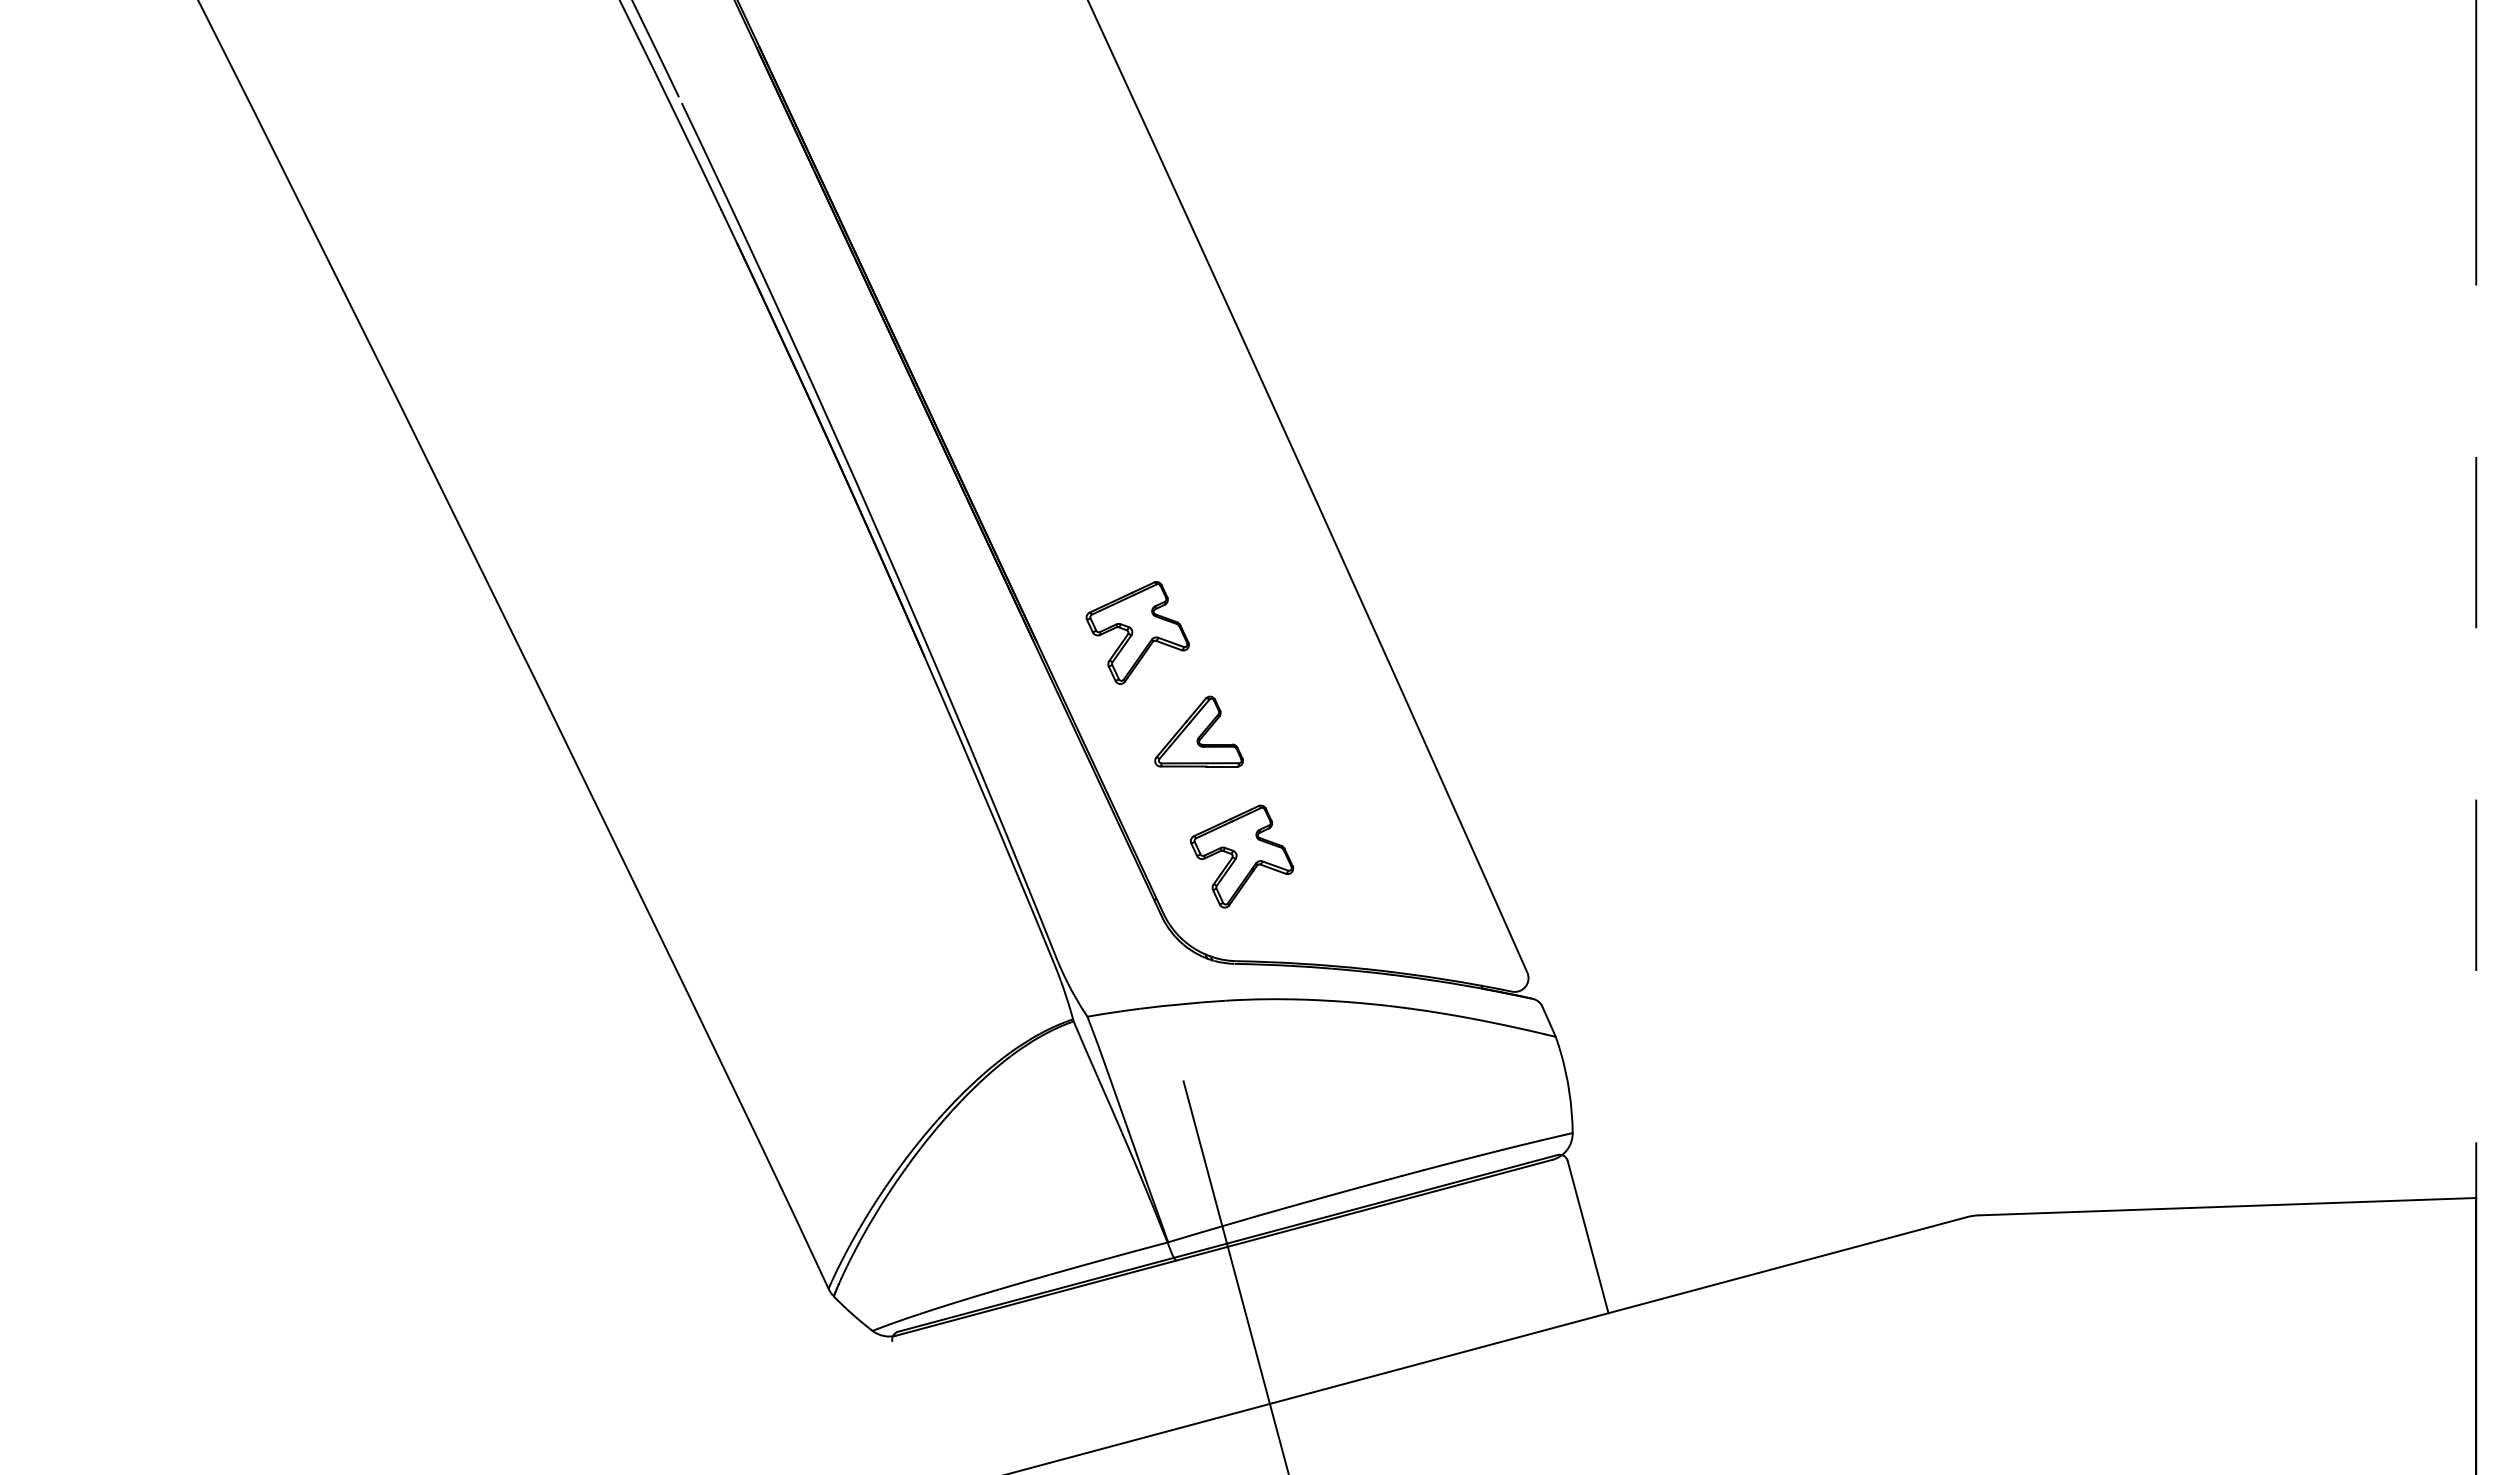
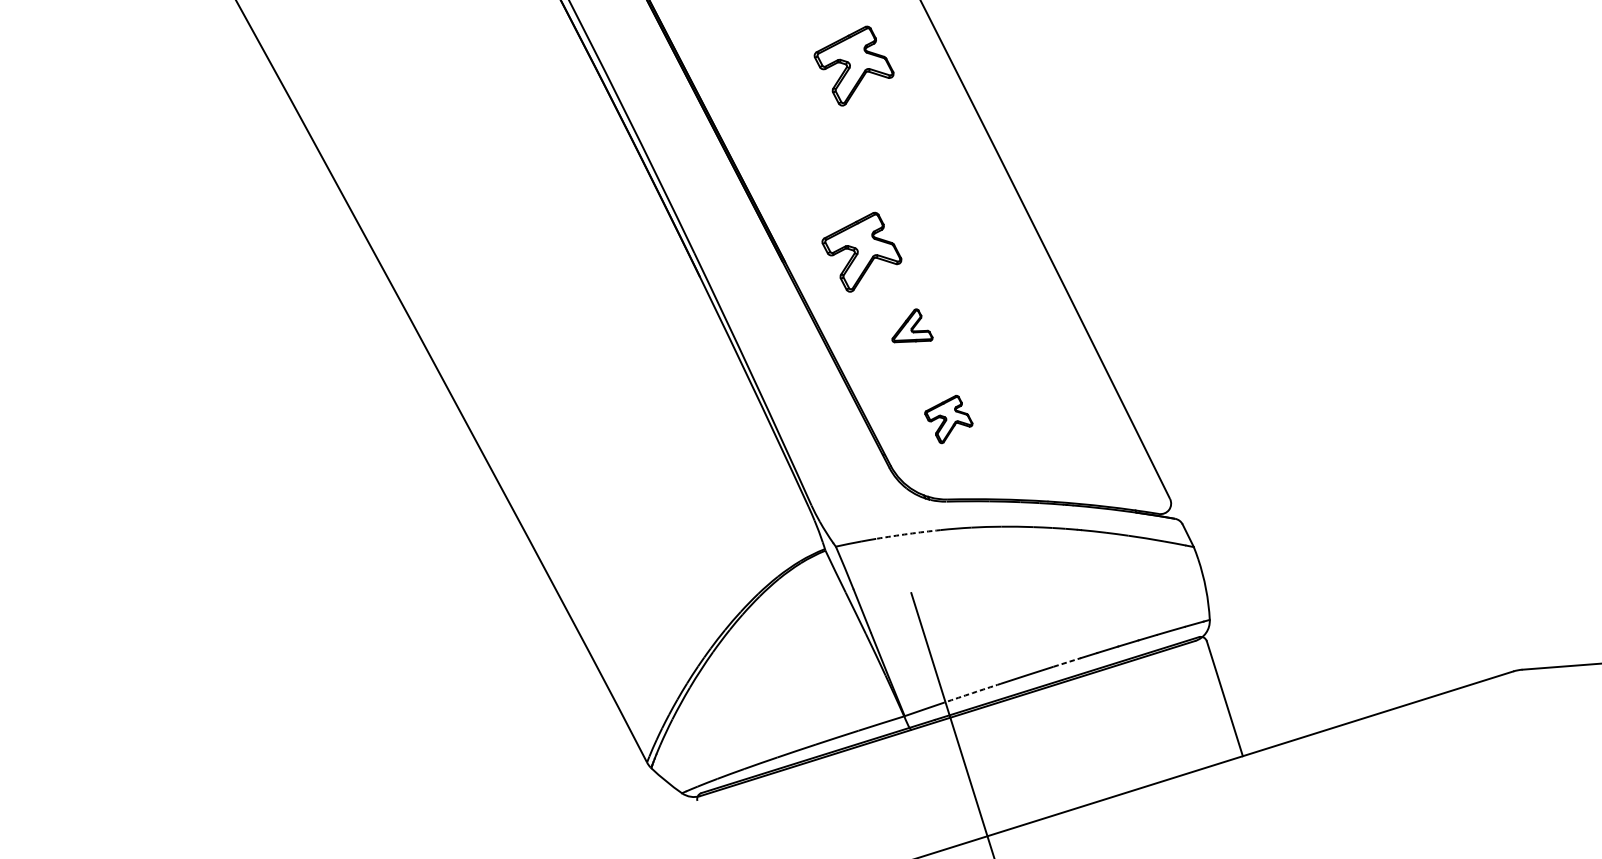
part: (1137, 388) -> (853, 65), added
part: (1198, 731) -> (911, 325), size x0.6
part: (1242, 856) -> (949, 419), size x0.6
arc: (1183, 1004) -> (908, 534), solid -> dashed
line: (1383, 1180) -> (1066, 662), solid -> dashed
arc: (1258, 1215) -> (972, 692), solid -> dashed

